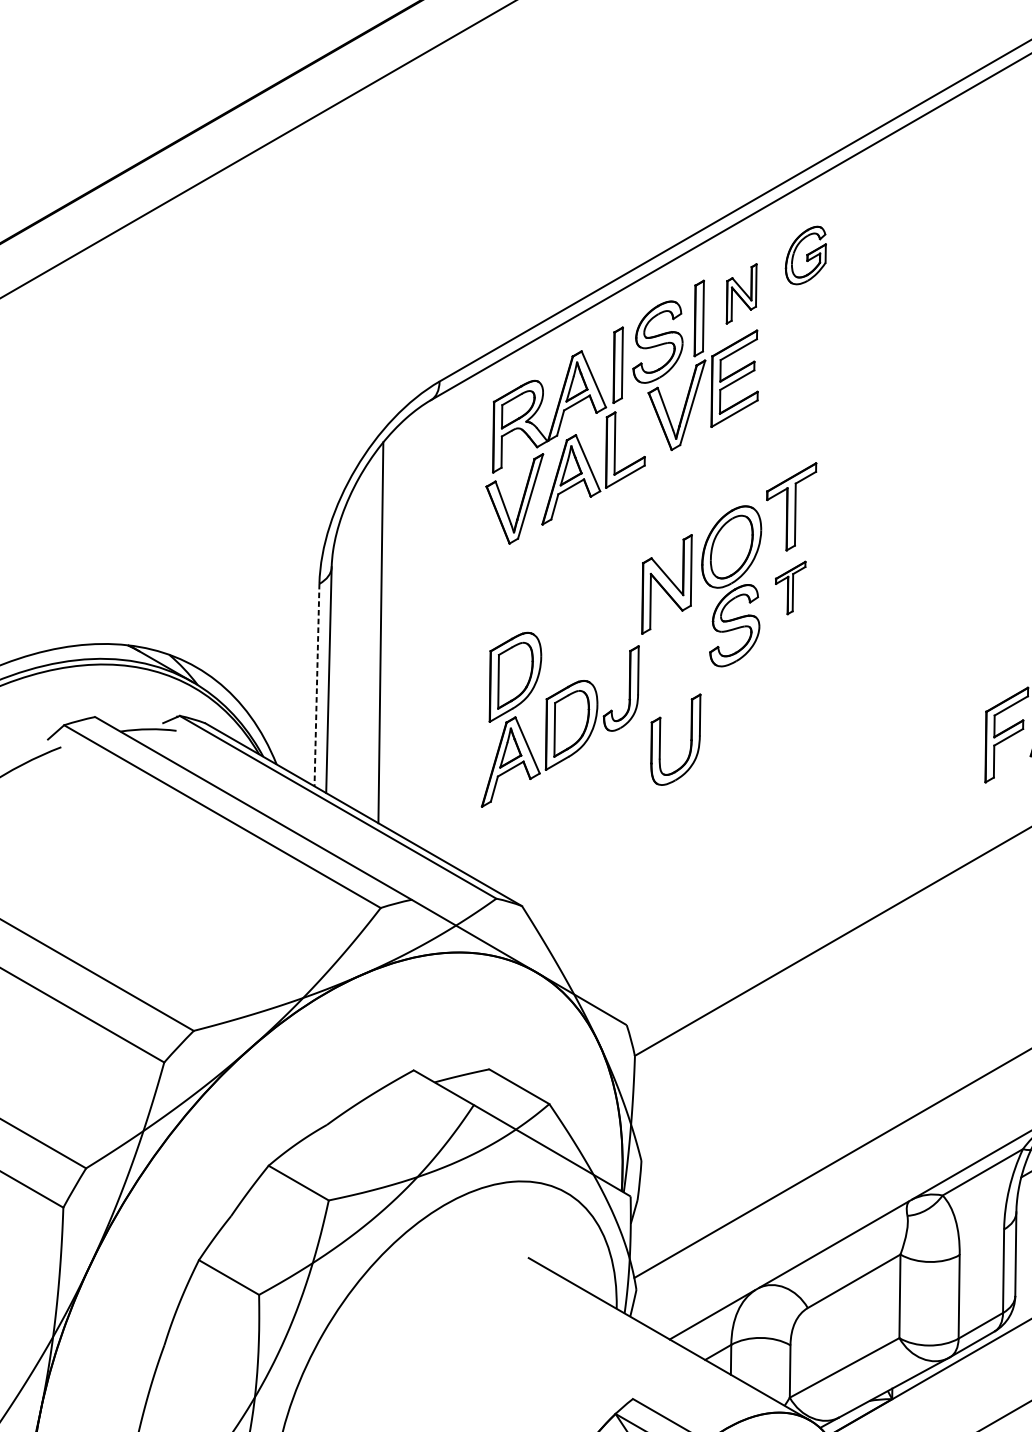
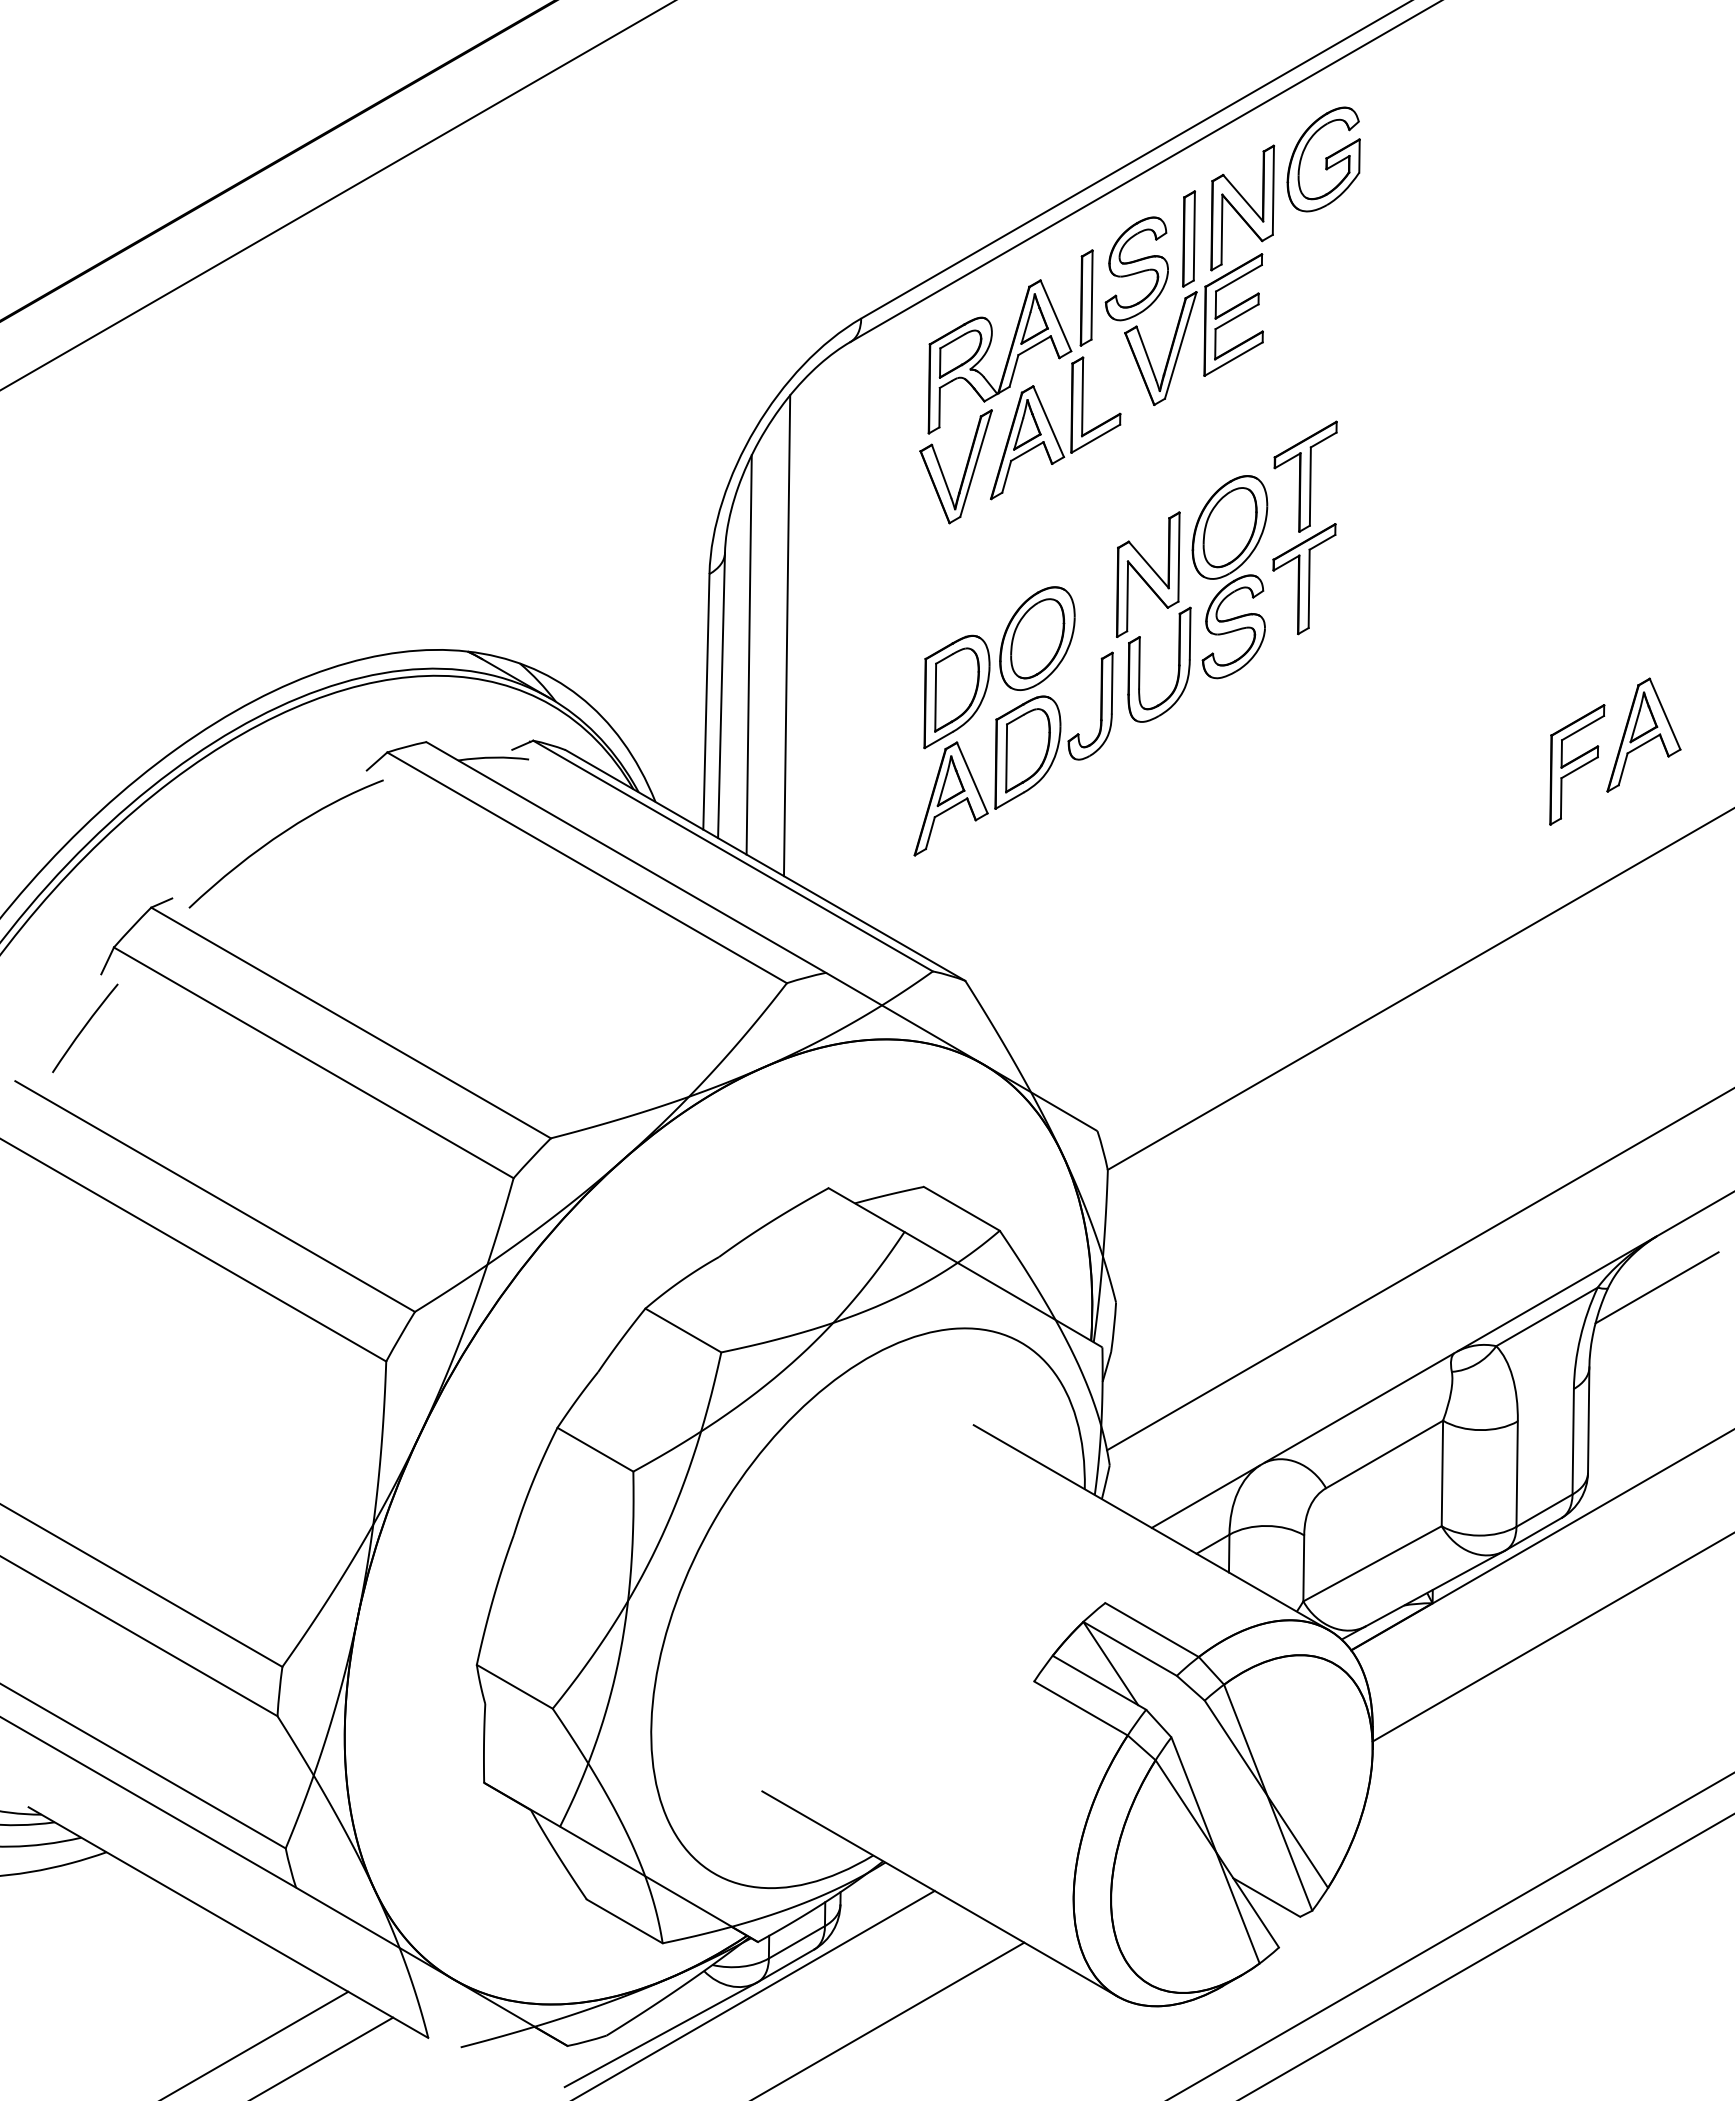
part: (805, 255) -> (1323, 159), size x1.43
part: (741, 293) -> (1242, 207), size x1.67
part: (790, 588) -> (1304, 579), size x1.67
part: (579, 634) -> (1037, 638), added
line: (350, 647) -> (748, 654), added
line: (317, 684) -> (706, 701), dashed -> solid
part: (660, 739) -> (1140, 664), moved

